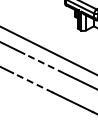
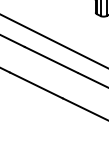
line: (43, 63) -> (50, 59), dashed -> solid
line: (32, 82) -> (35, 84), dashed -> solid

